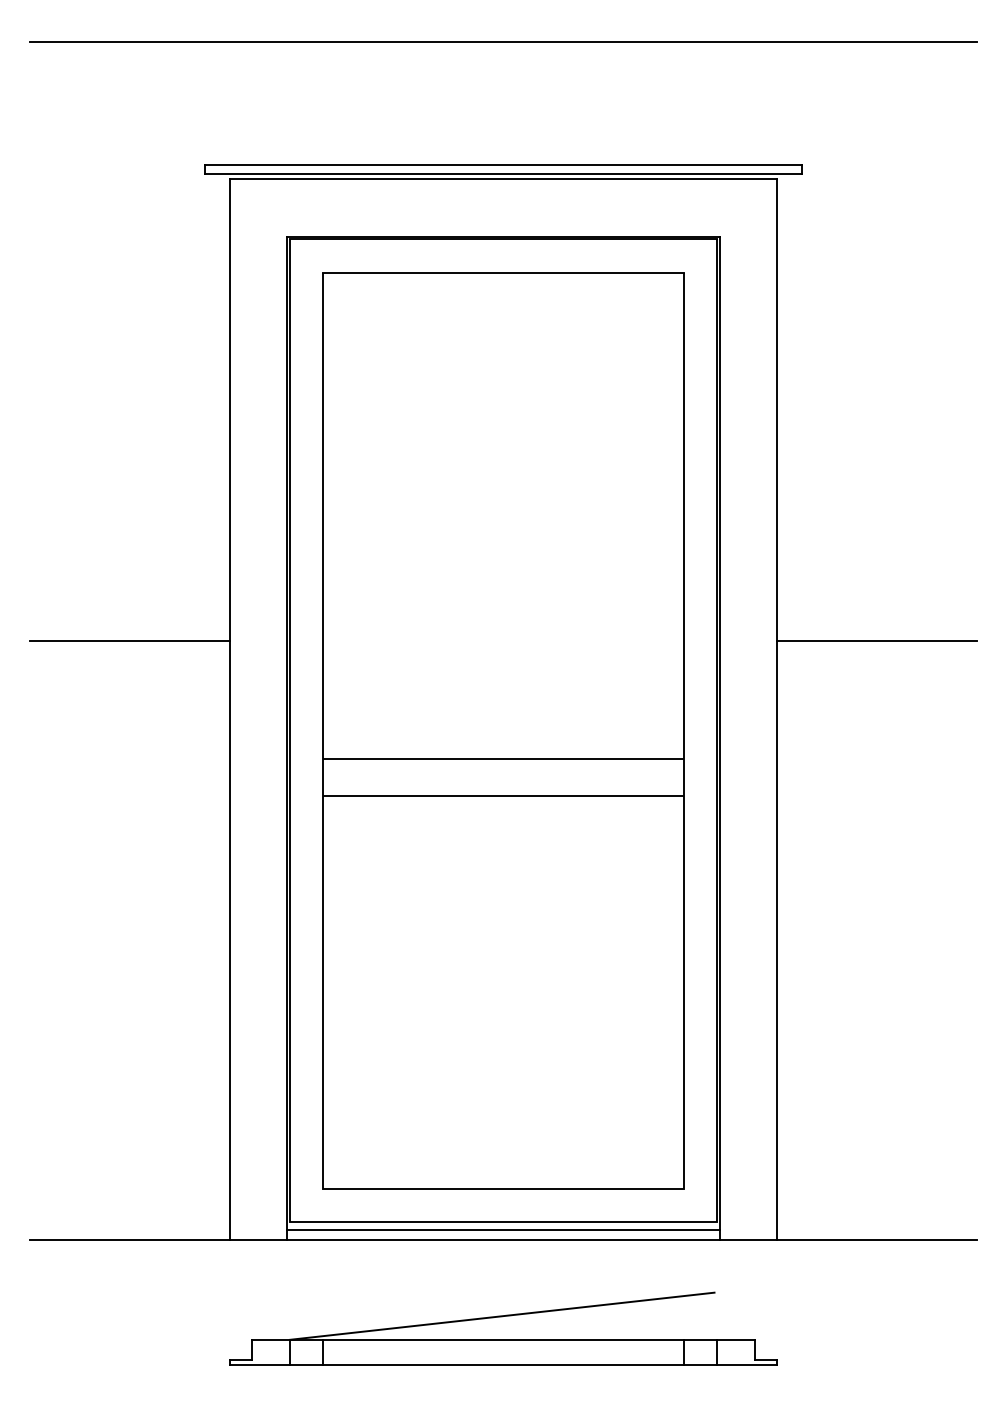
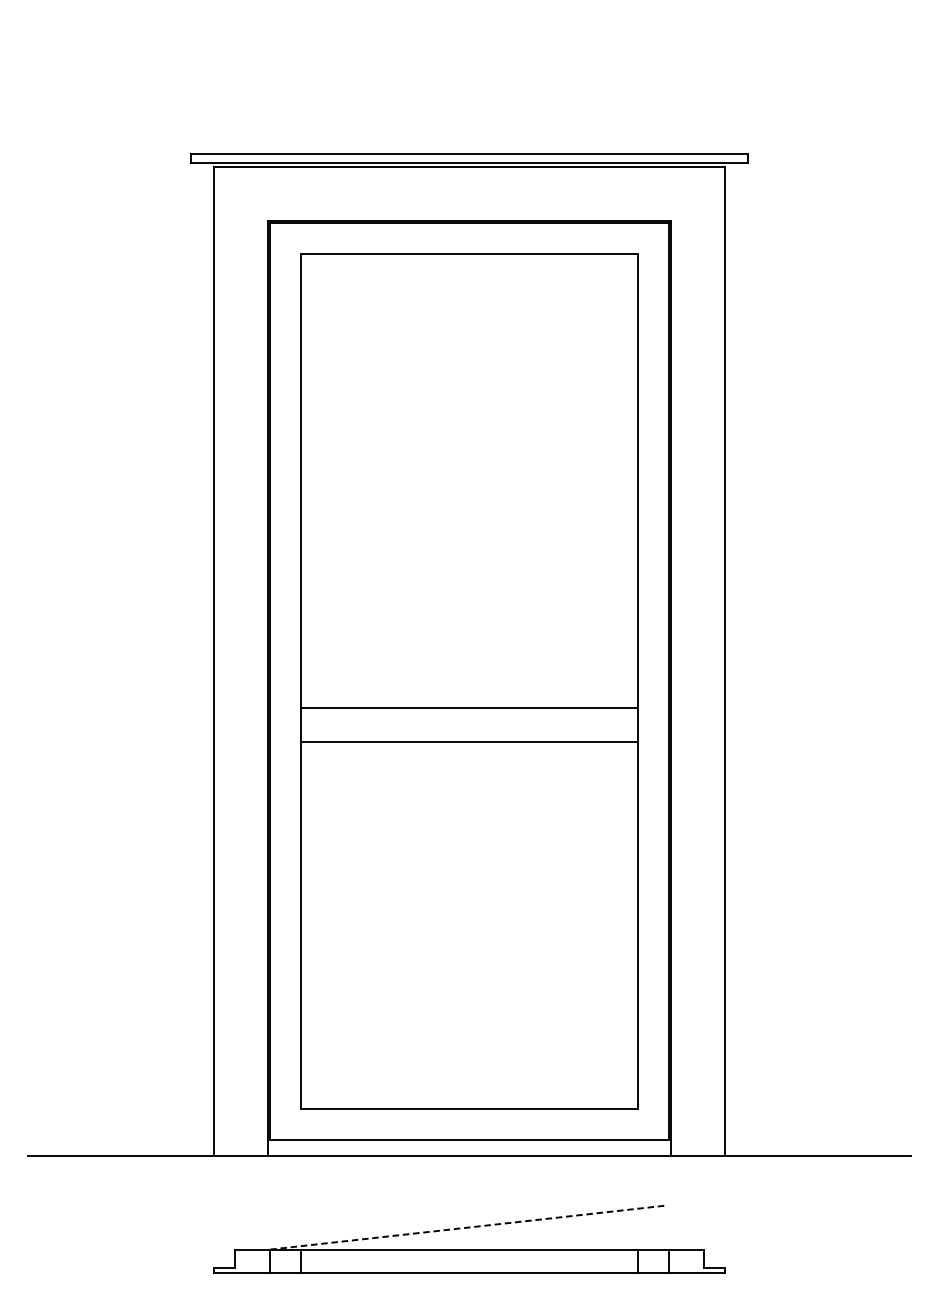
line: (503, 42) -> (469, 39), removed
line: (130, 641) -> (121, 598), removed
line: (876, 641) -> (817, 598), removed
line: (503, 1230) -> (469, 1147), removed
line: (502, 1316) -> (468, 1227), solid -> dashed

